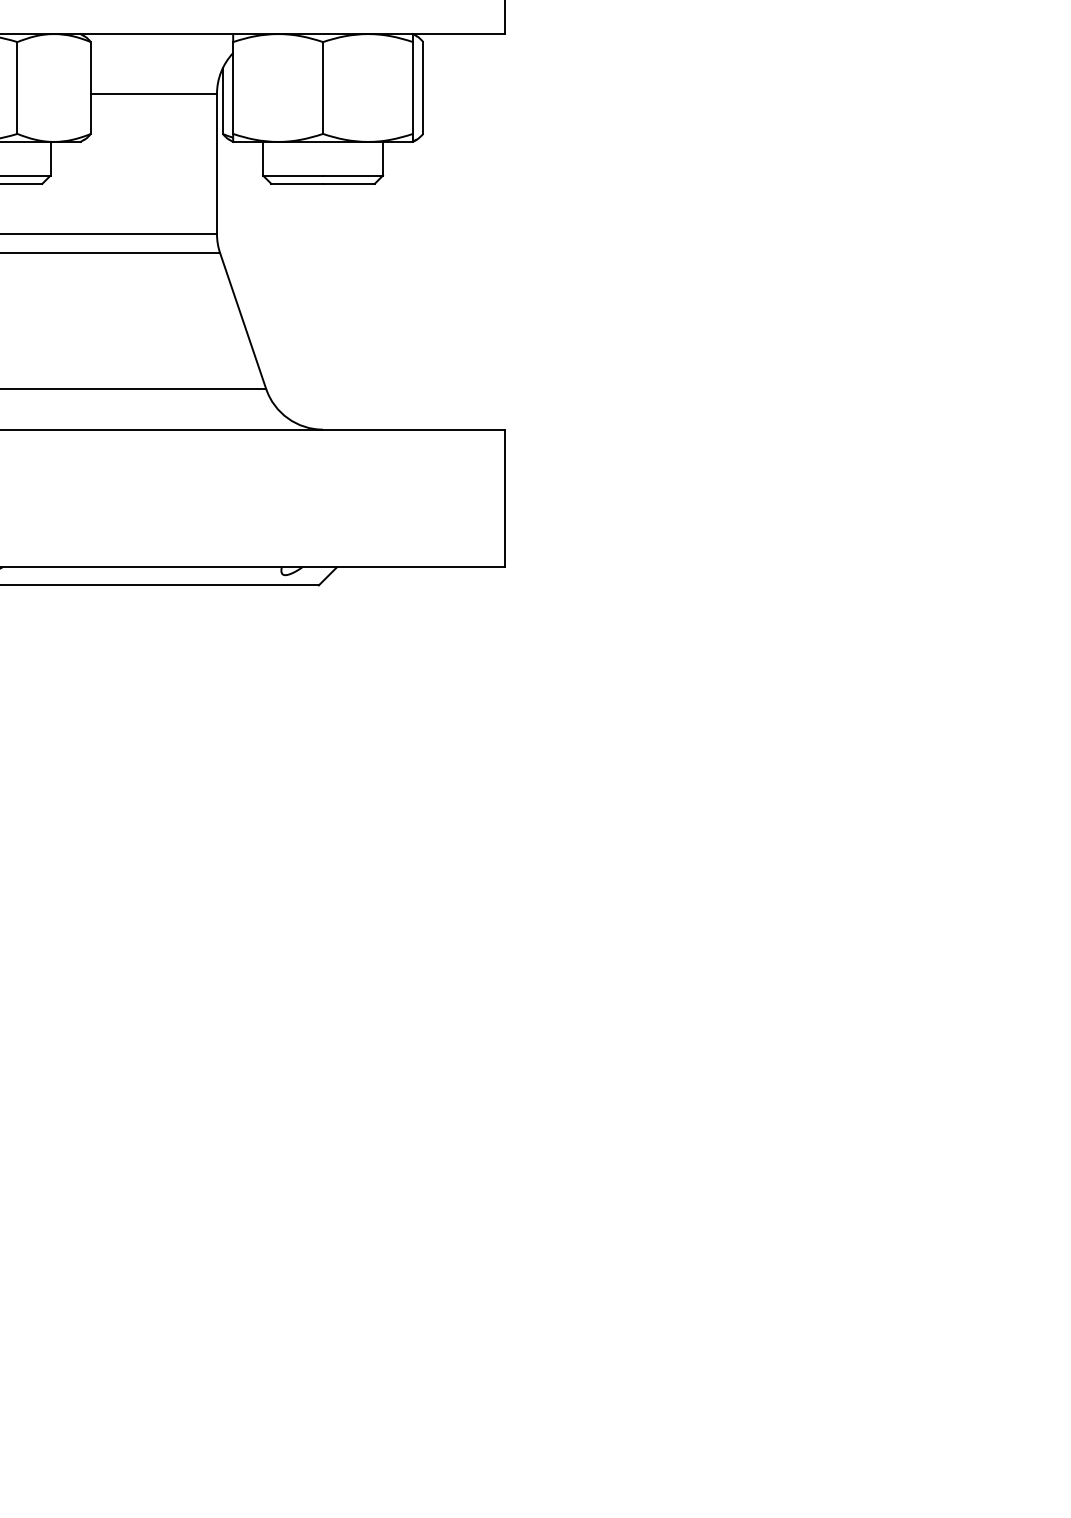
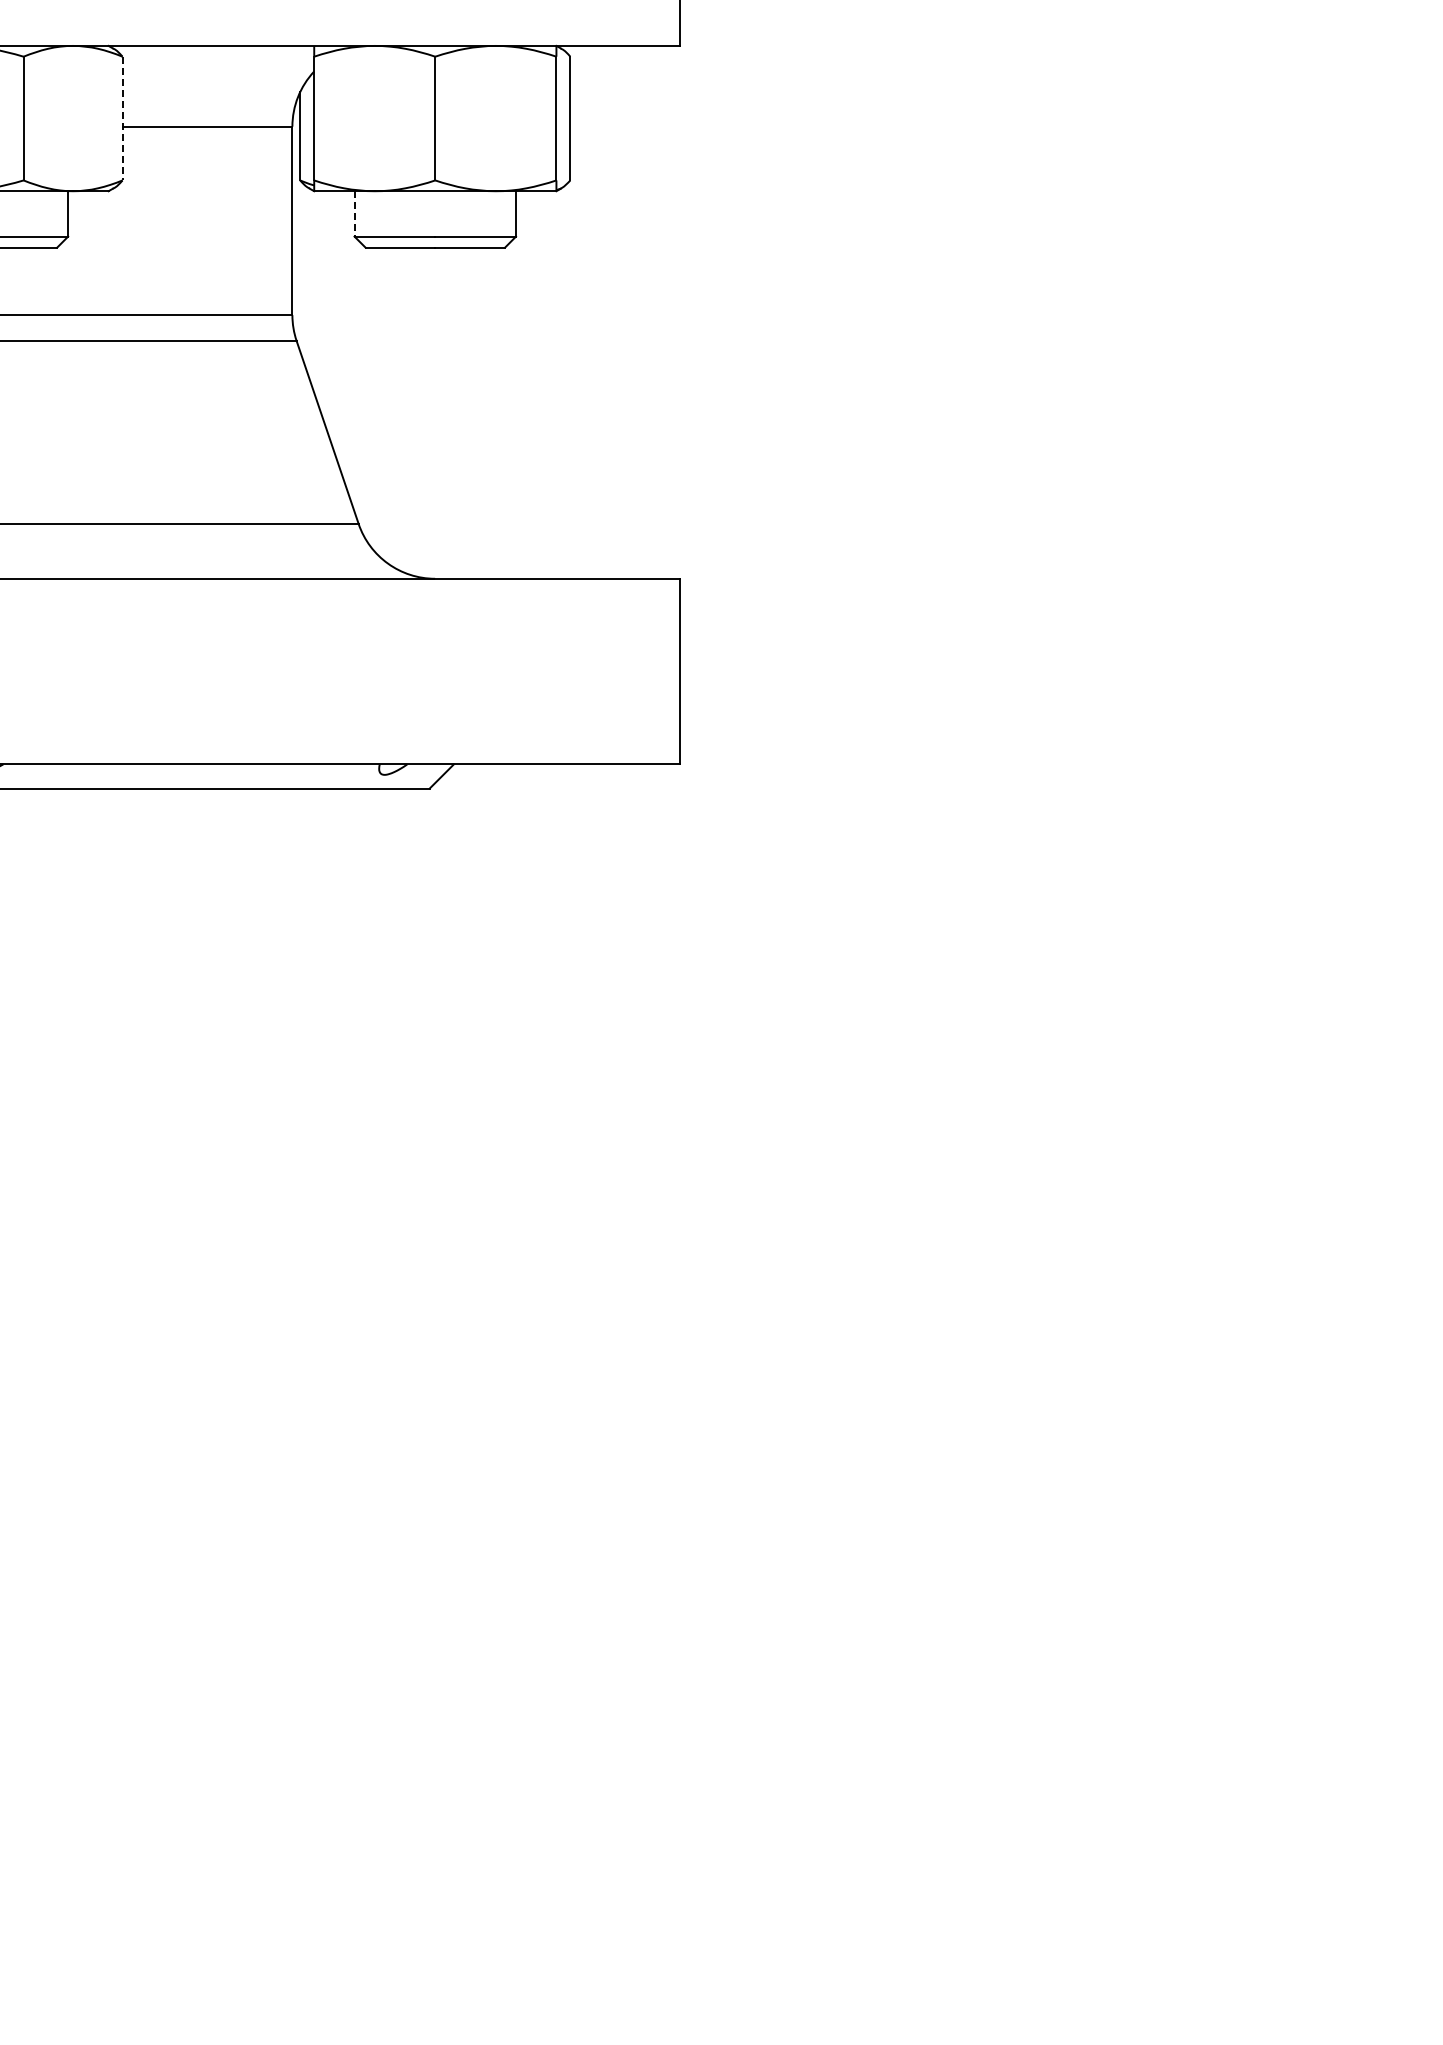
line: (90, 87) -> (122, 118), solid -> dashed
line: (263, 158) -> (354, 213), solid -> dashed

